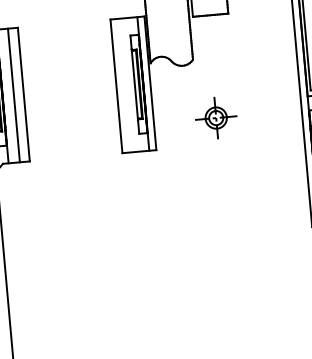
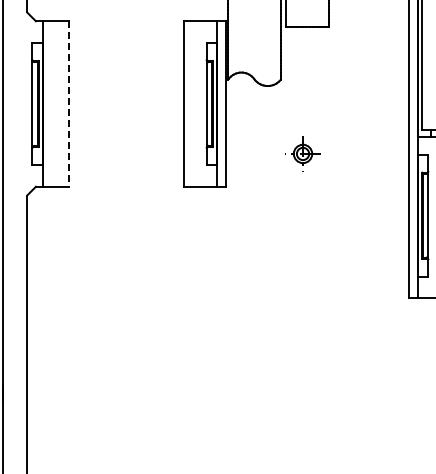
line: (13, 95) -> (56, 103), removed
line: (24, 95) -> (69, 104), solid -> dashed
part: (215, 117) -> (302, 153), size x0.7

